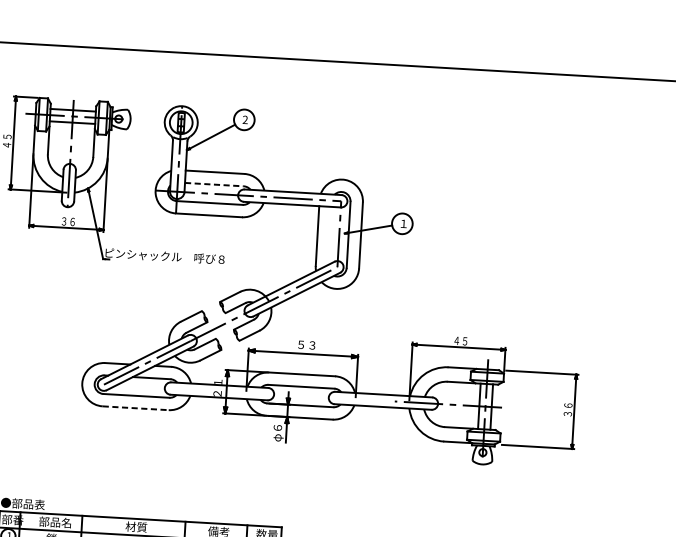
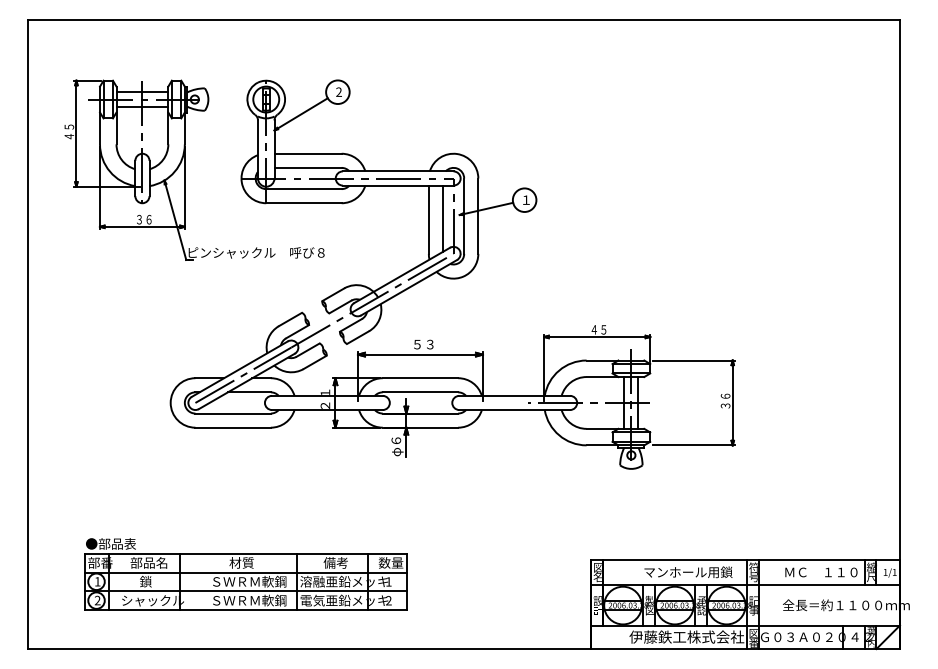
line: (214, 184) -> (308, 167), dashed -> solid
line: (329, 235) -> (442, 218), added
line: (136, 408) -> (233, 427), dashed -> solid

